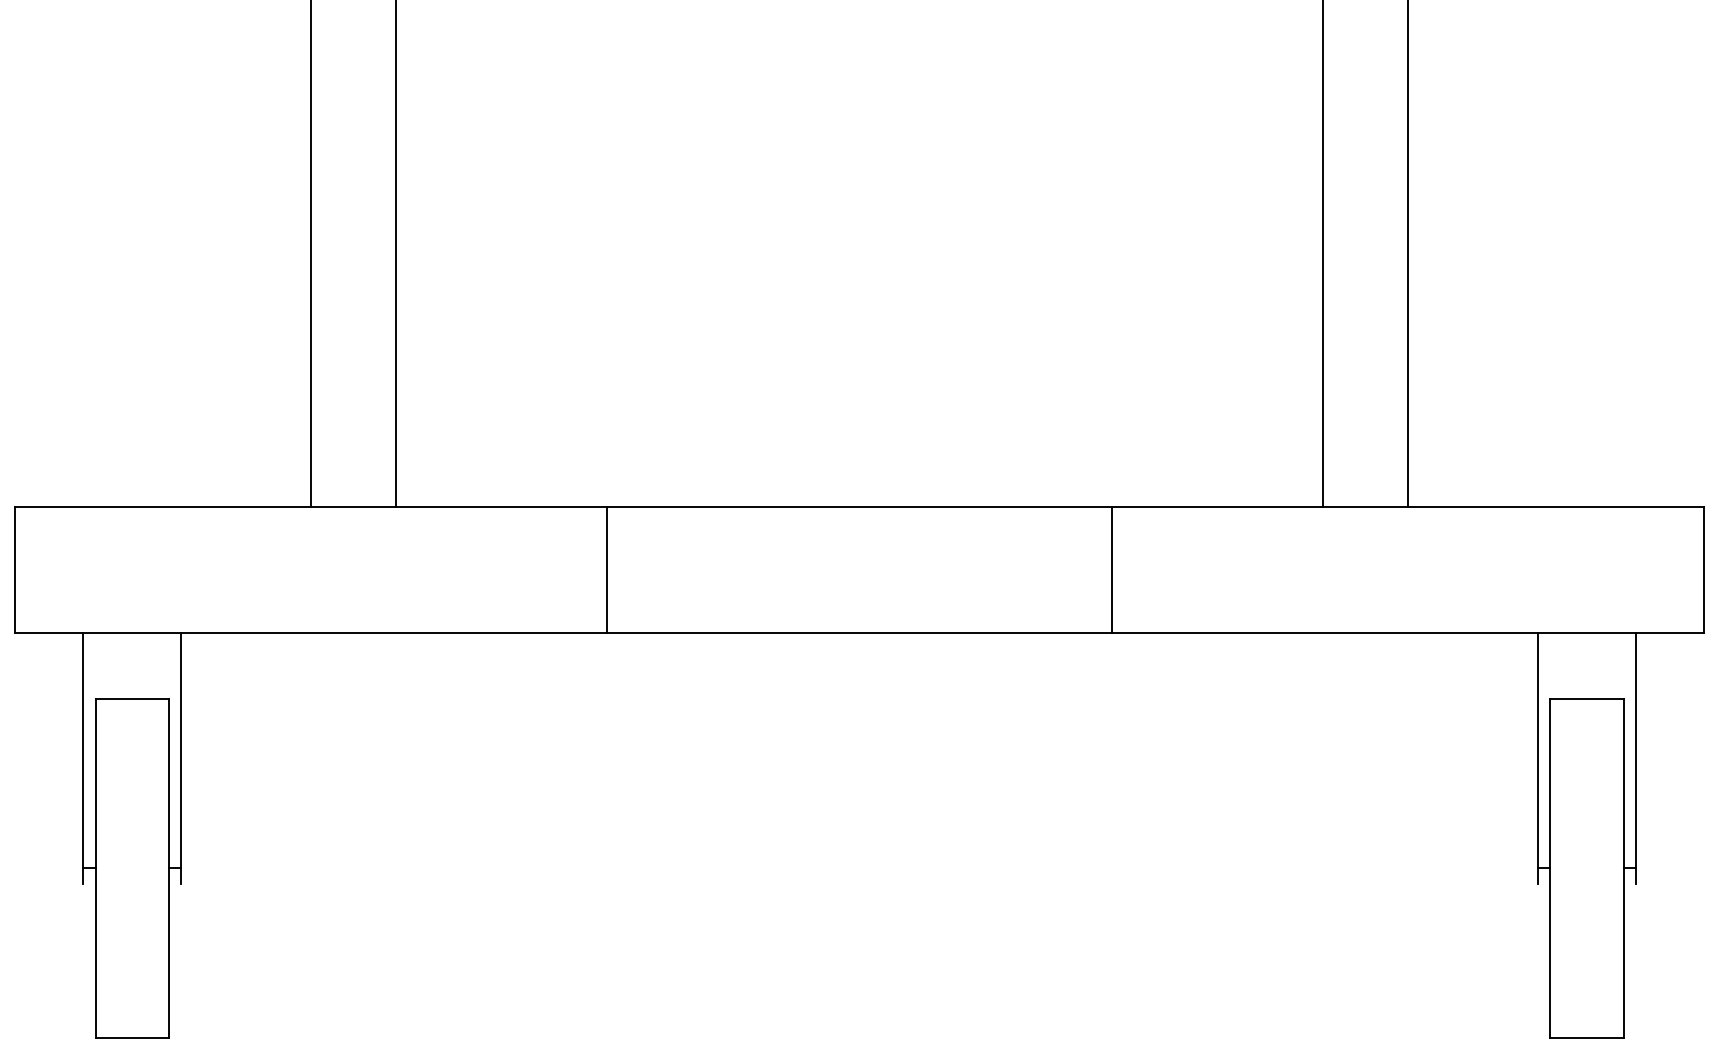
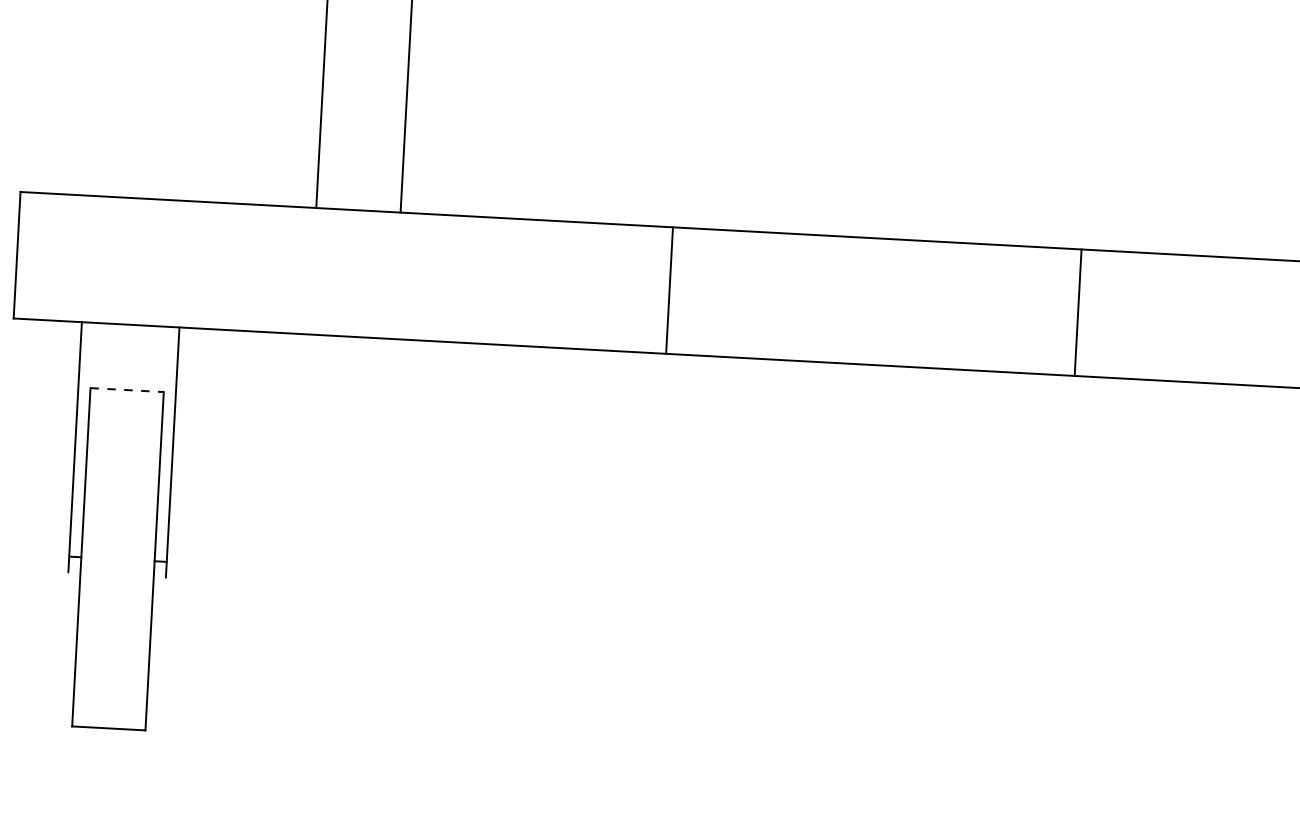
line: (607, 569) -> (669, 289), moved
line: (1111, 569) -> (1078, 312), moved
line: (132, 698) -> (127, 389), solid -> dashed

